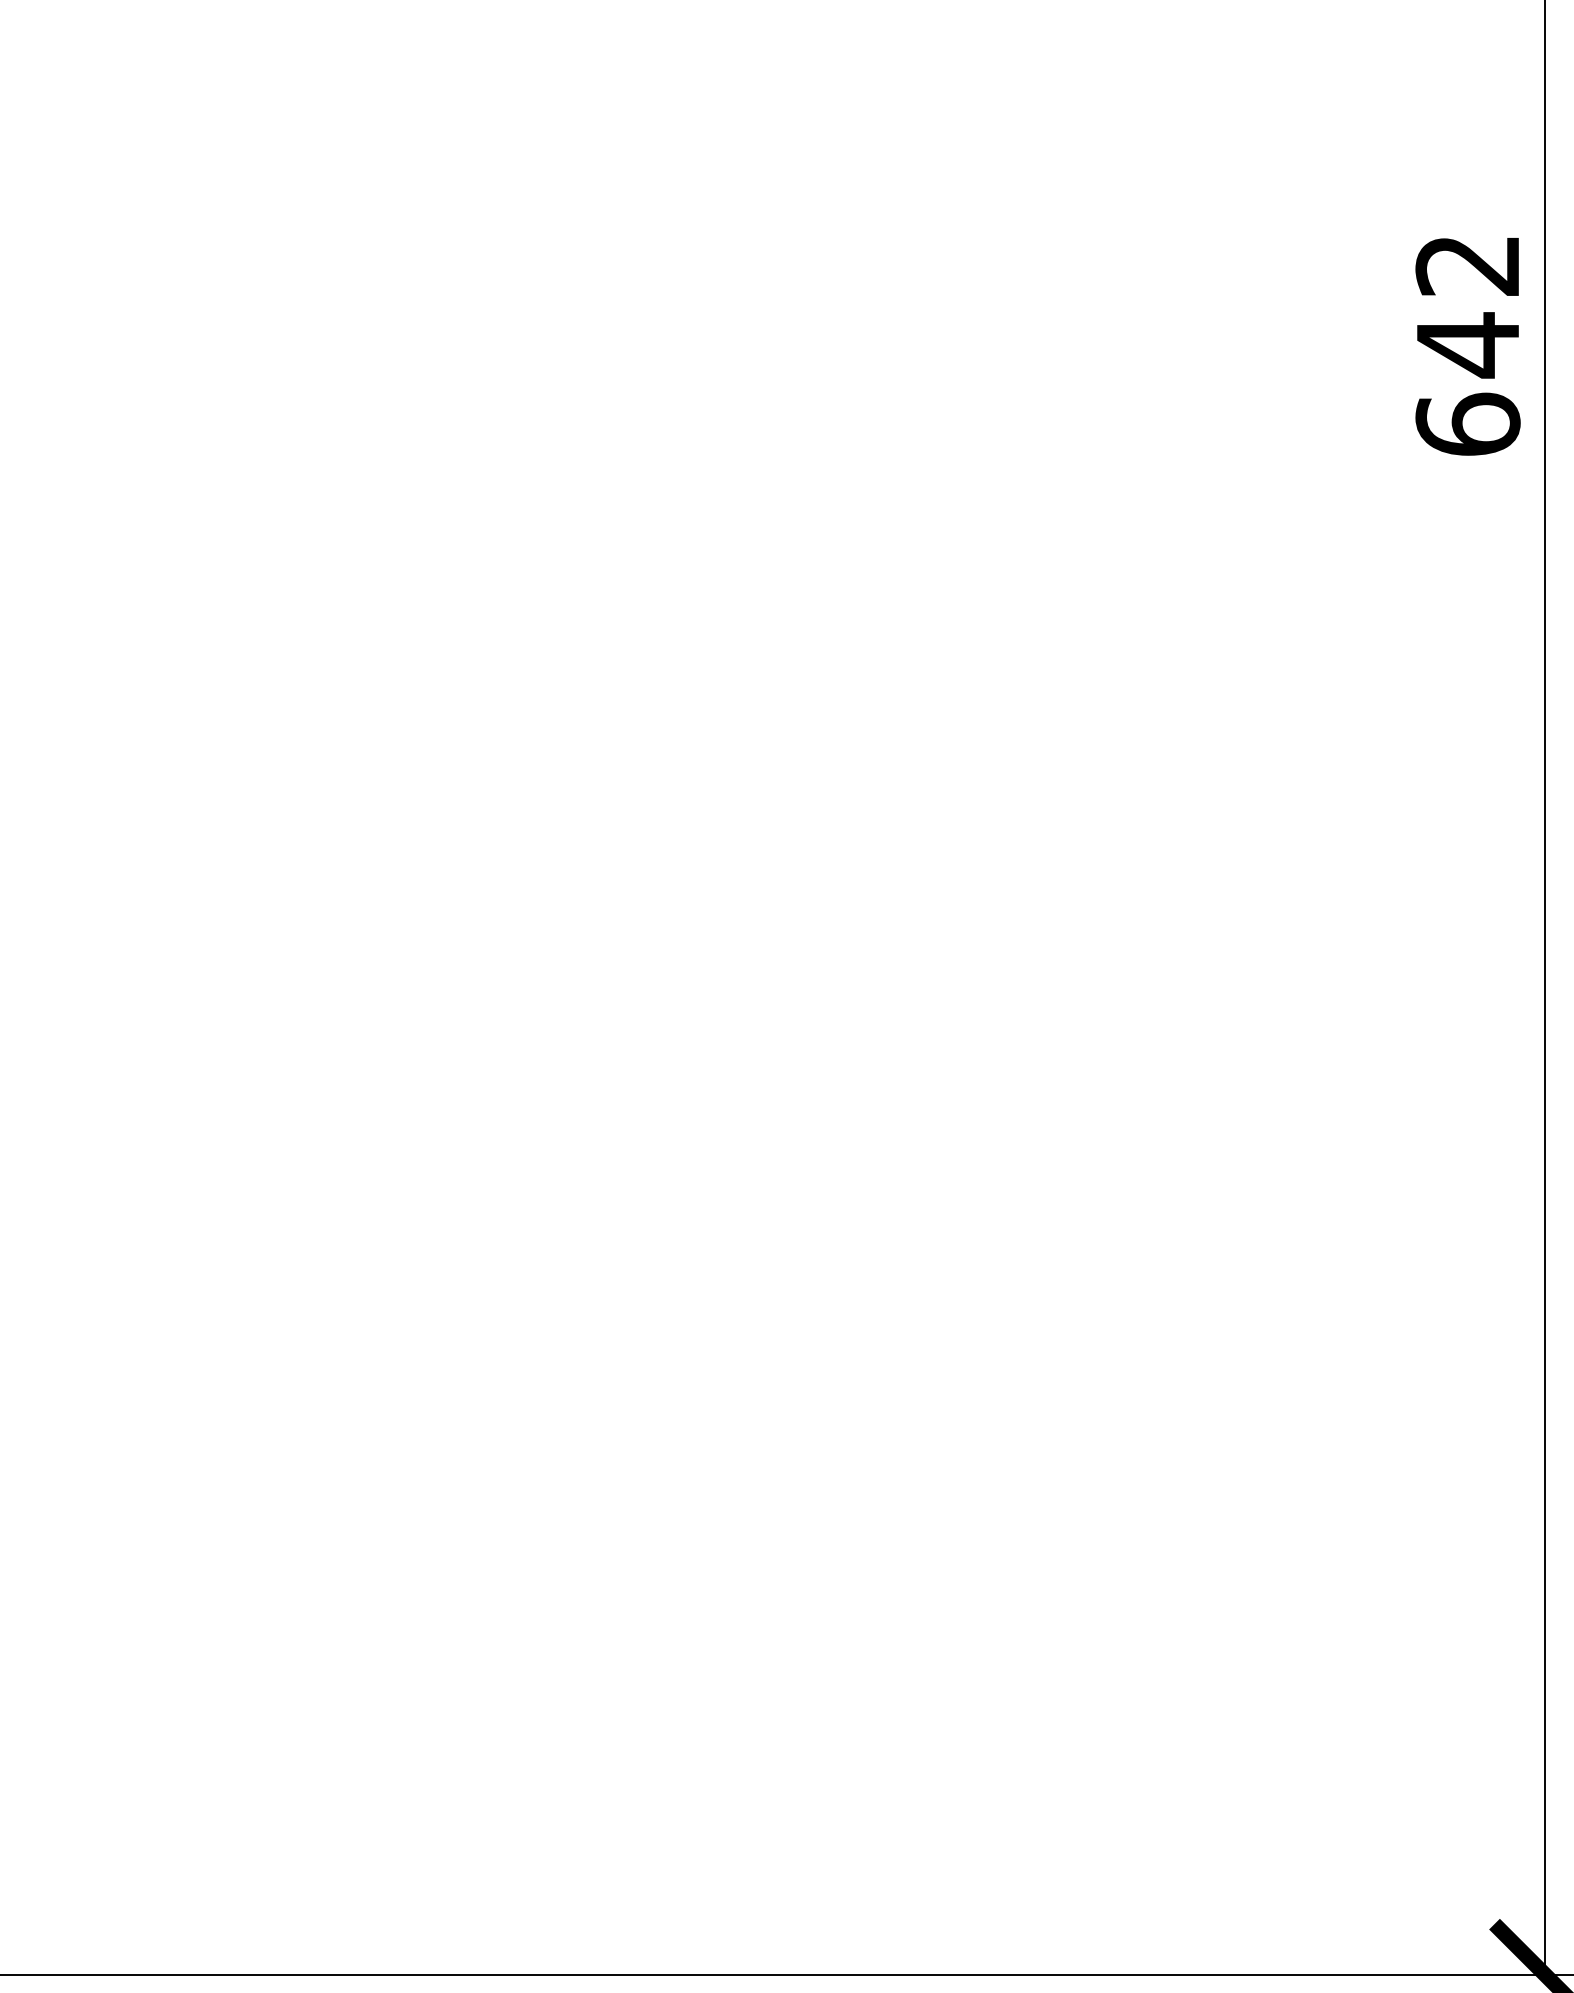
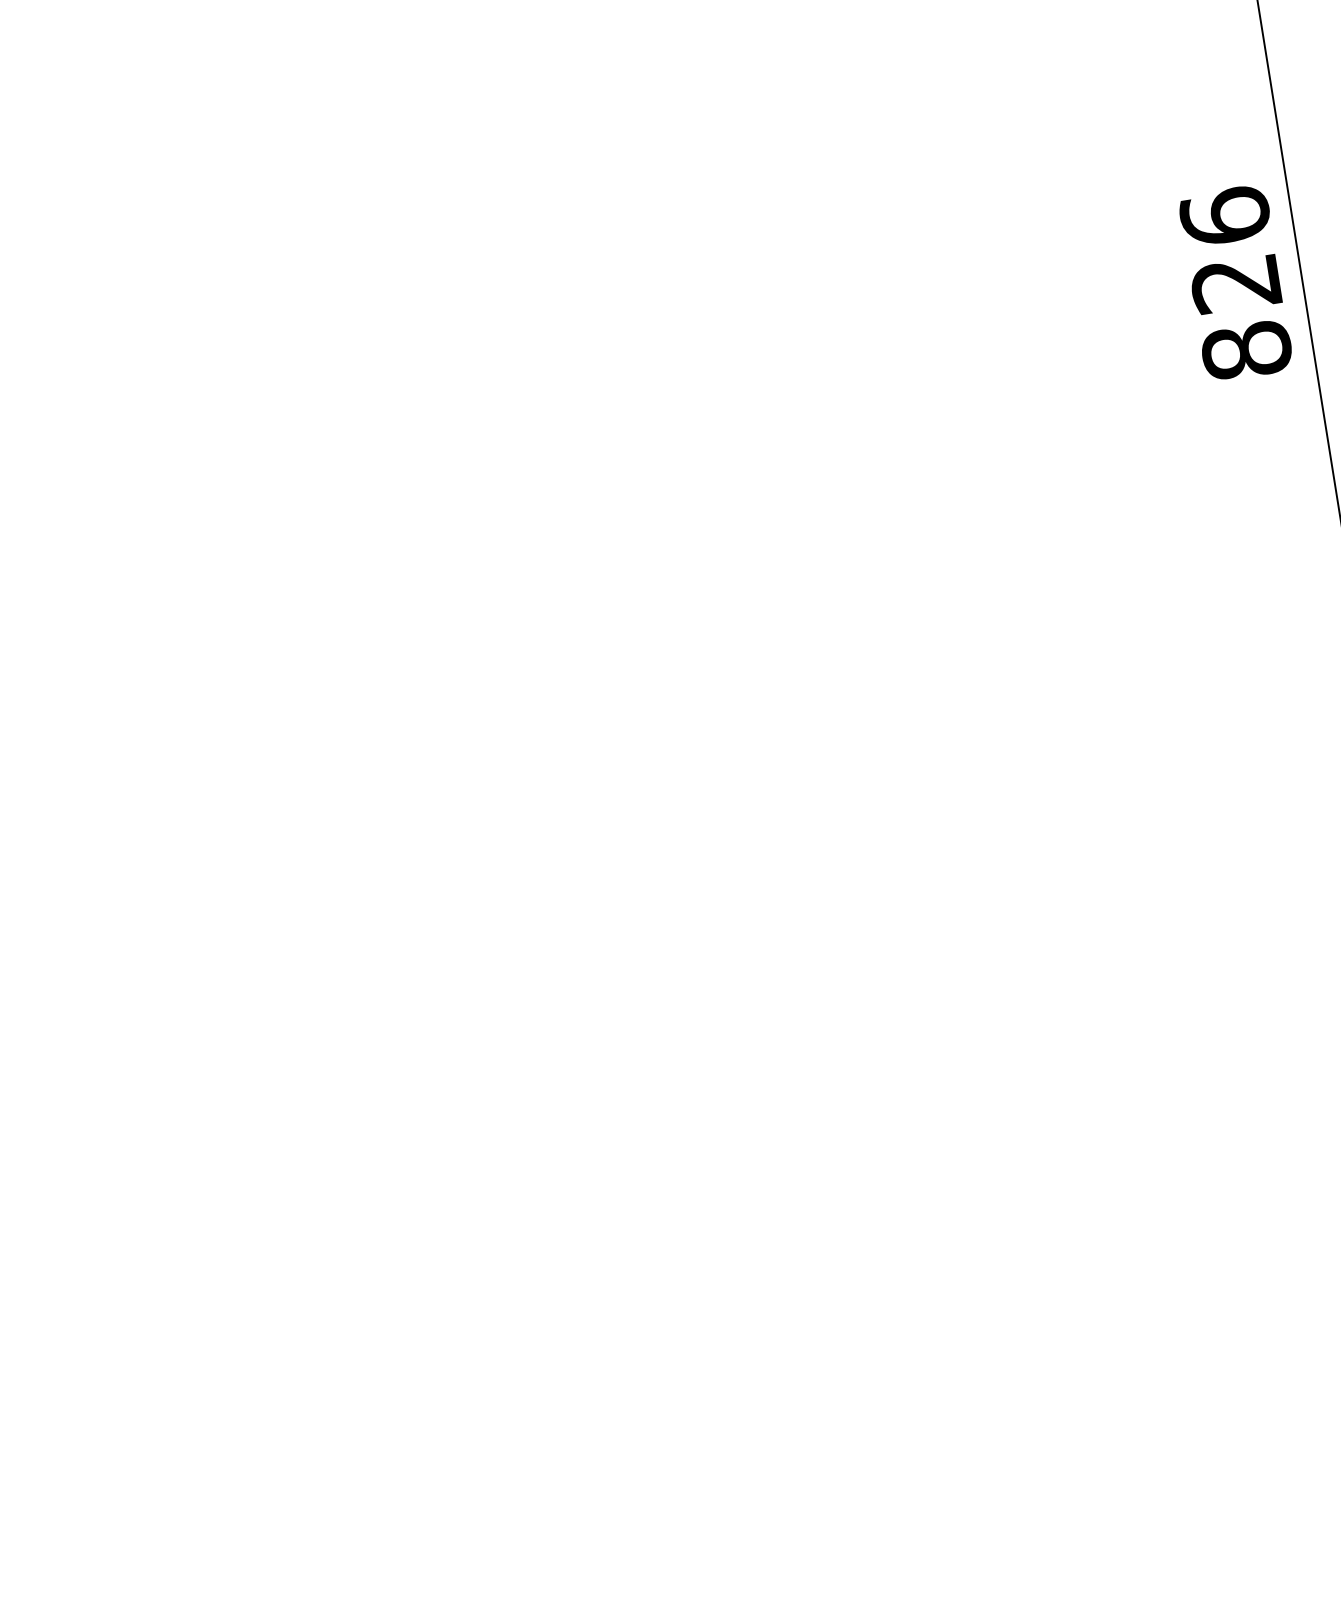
text: (1467, 344) -> (1235, 283), 642 -> 826

